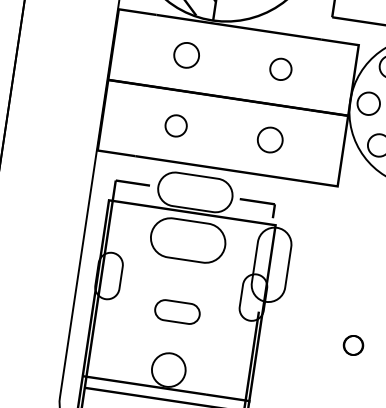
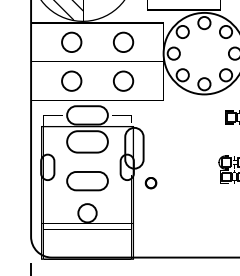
circle: (186, 53) -> (71, 41), size x1.43
circle: (280, 68) -> (123, 41), size x1.67
circle: (175, 124) -> (71, 80), size x1.67
circle: (270, 138) -> (123, 80), size x1.43
part: (177, 312) -> (87, 181), size x1.67
part: (352, 345) -> (150, 183), moved

